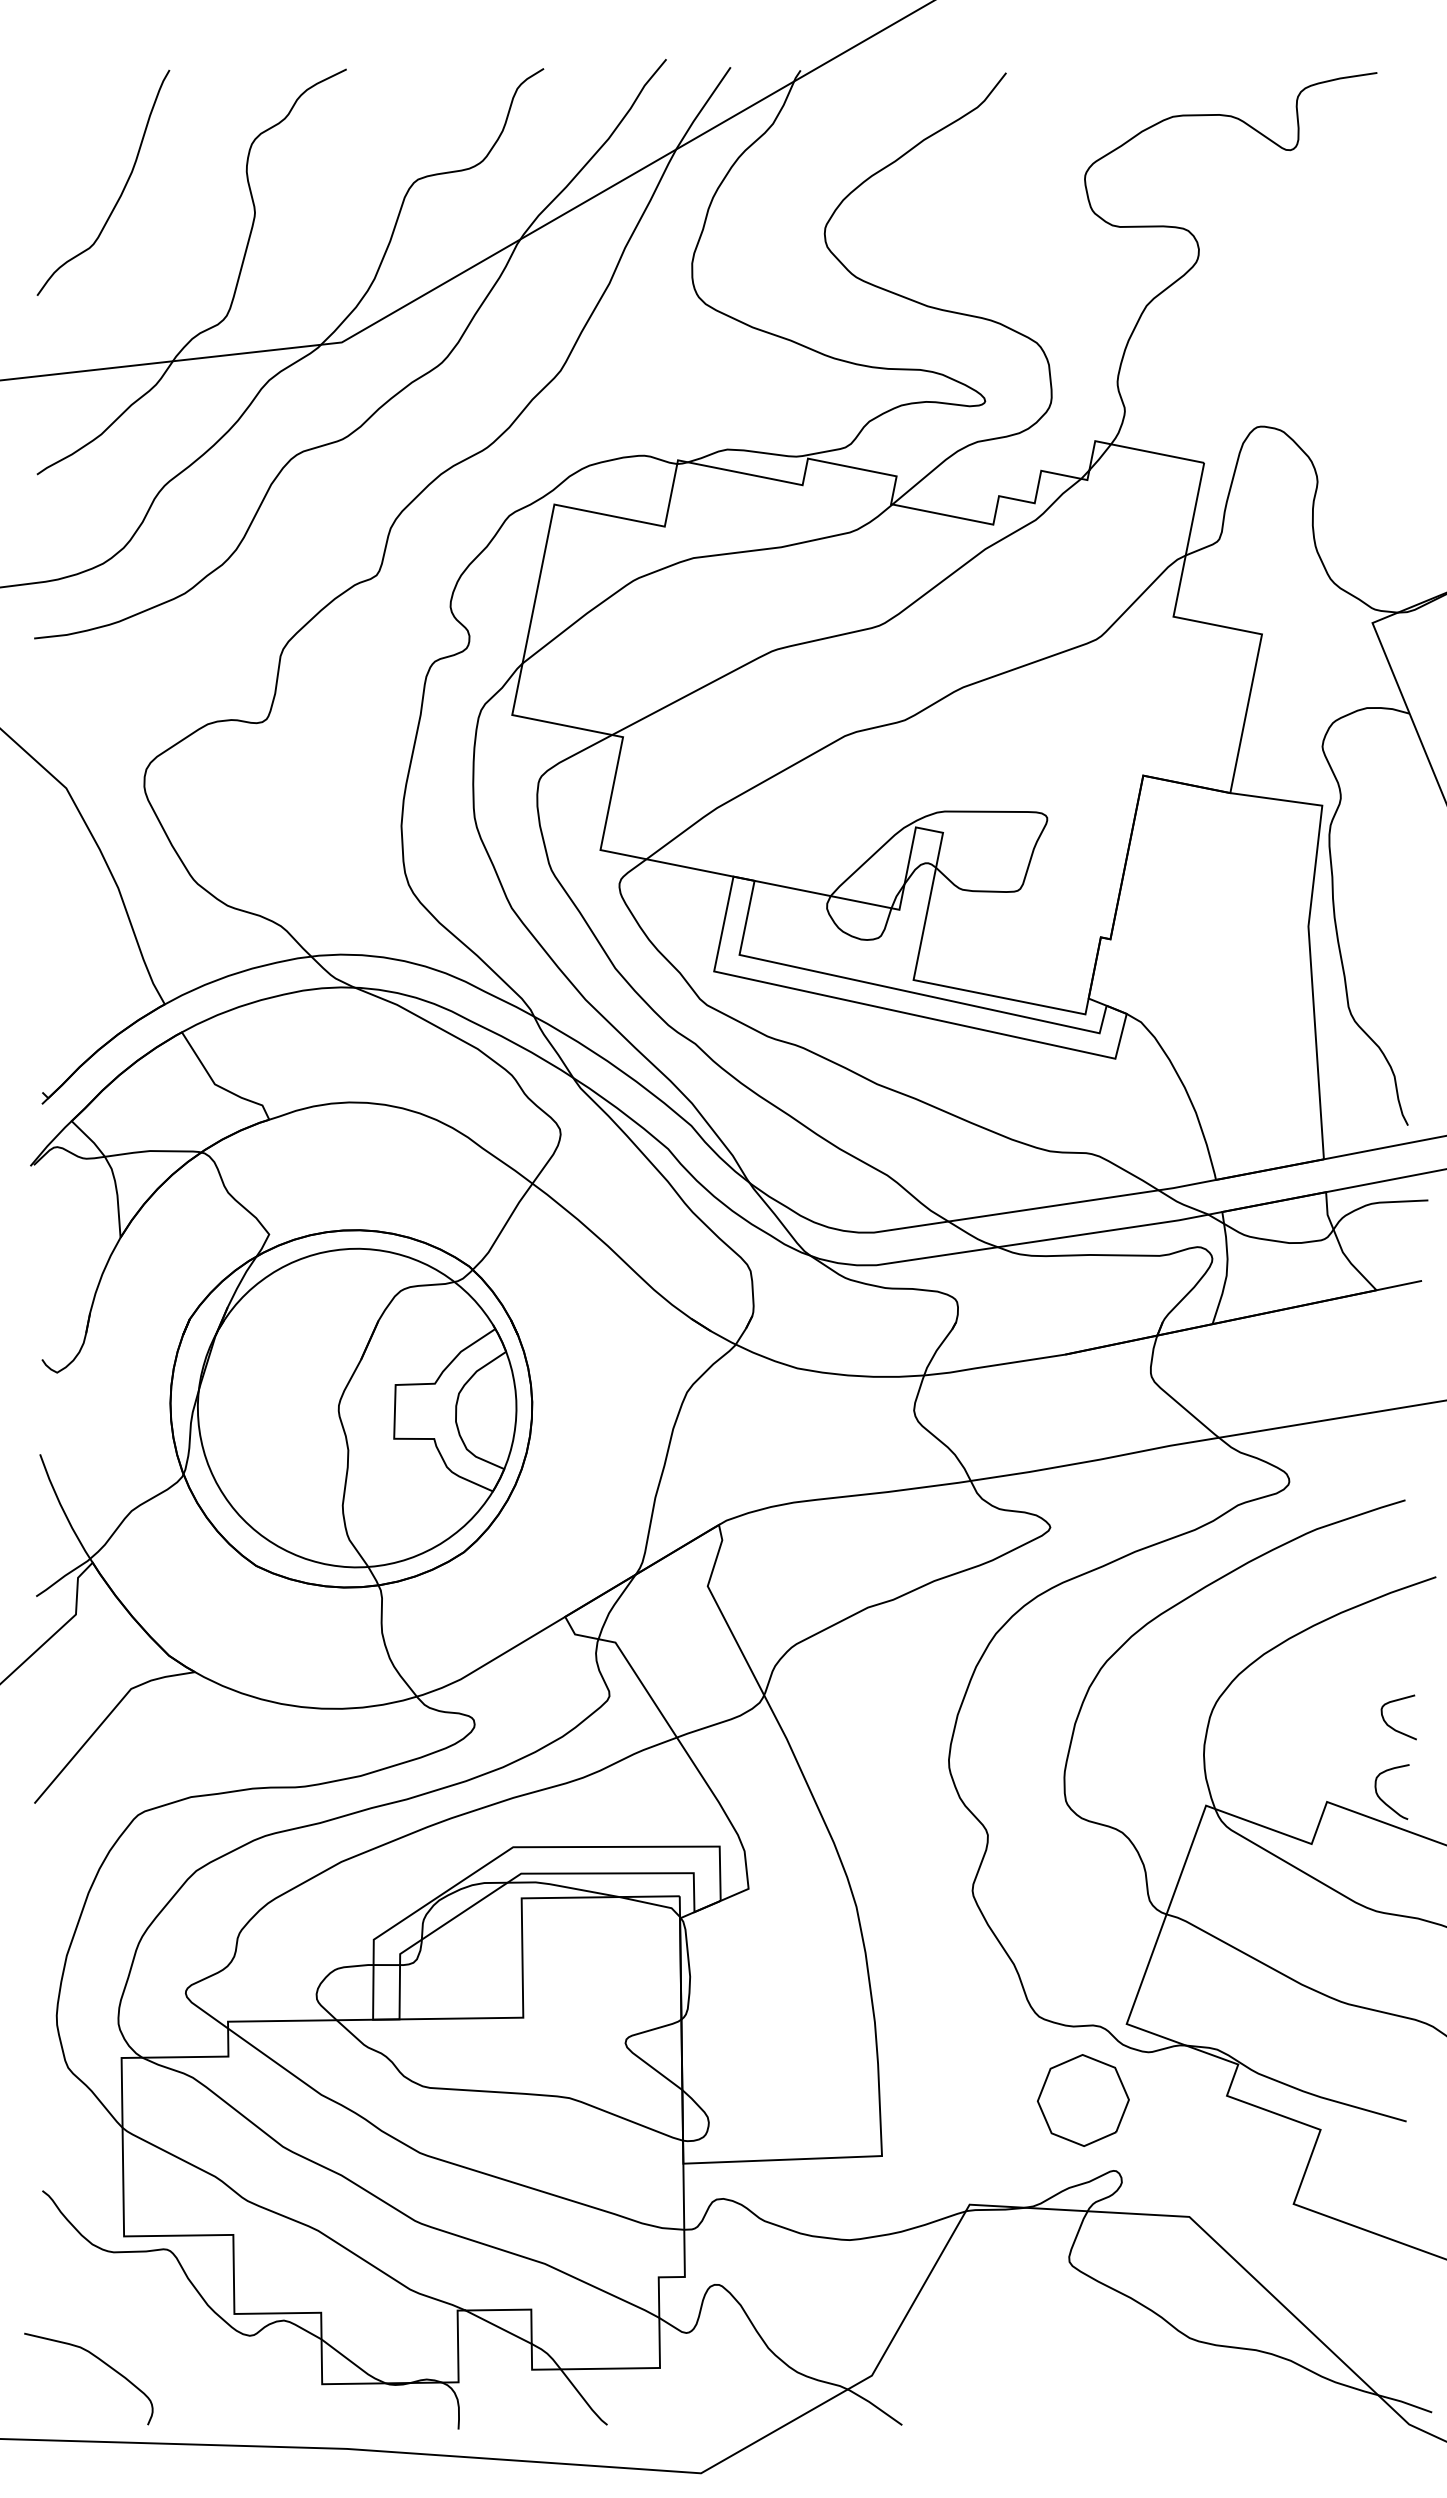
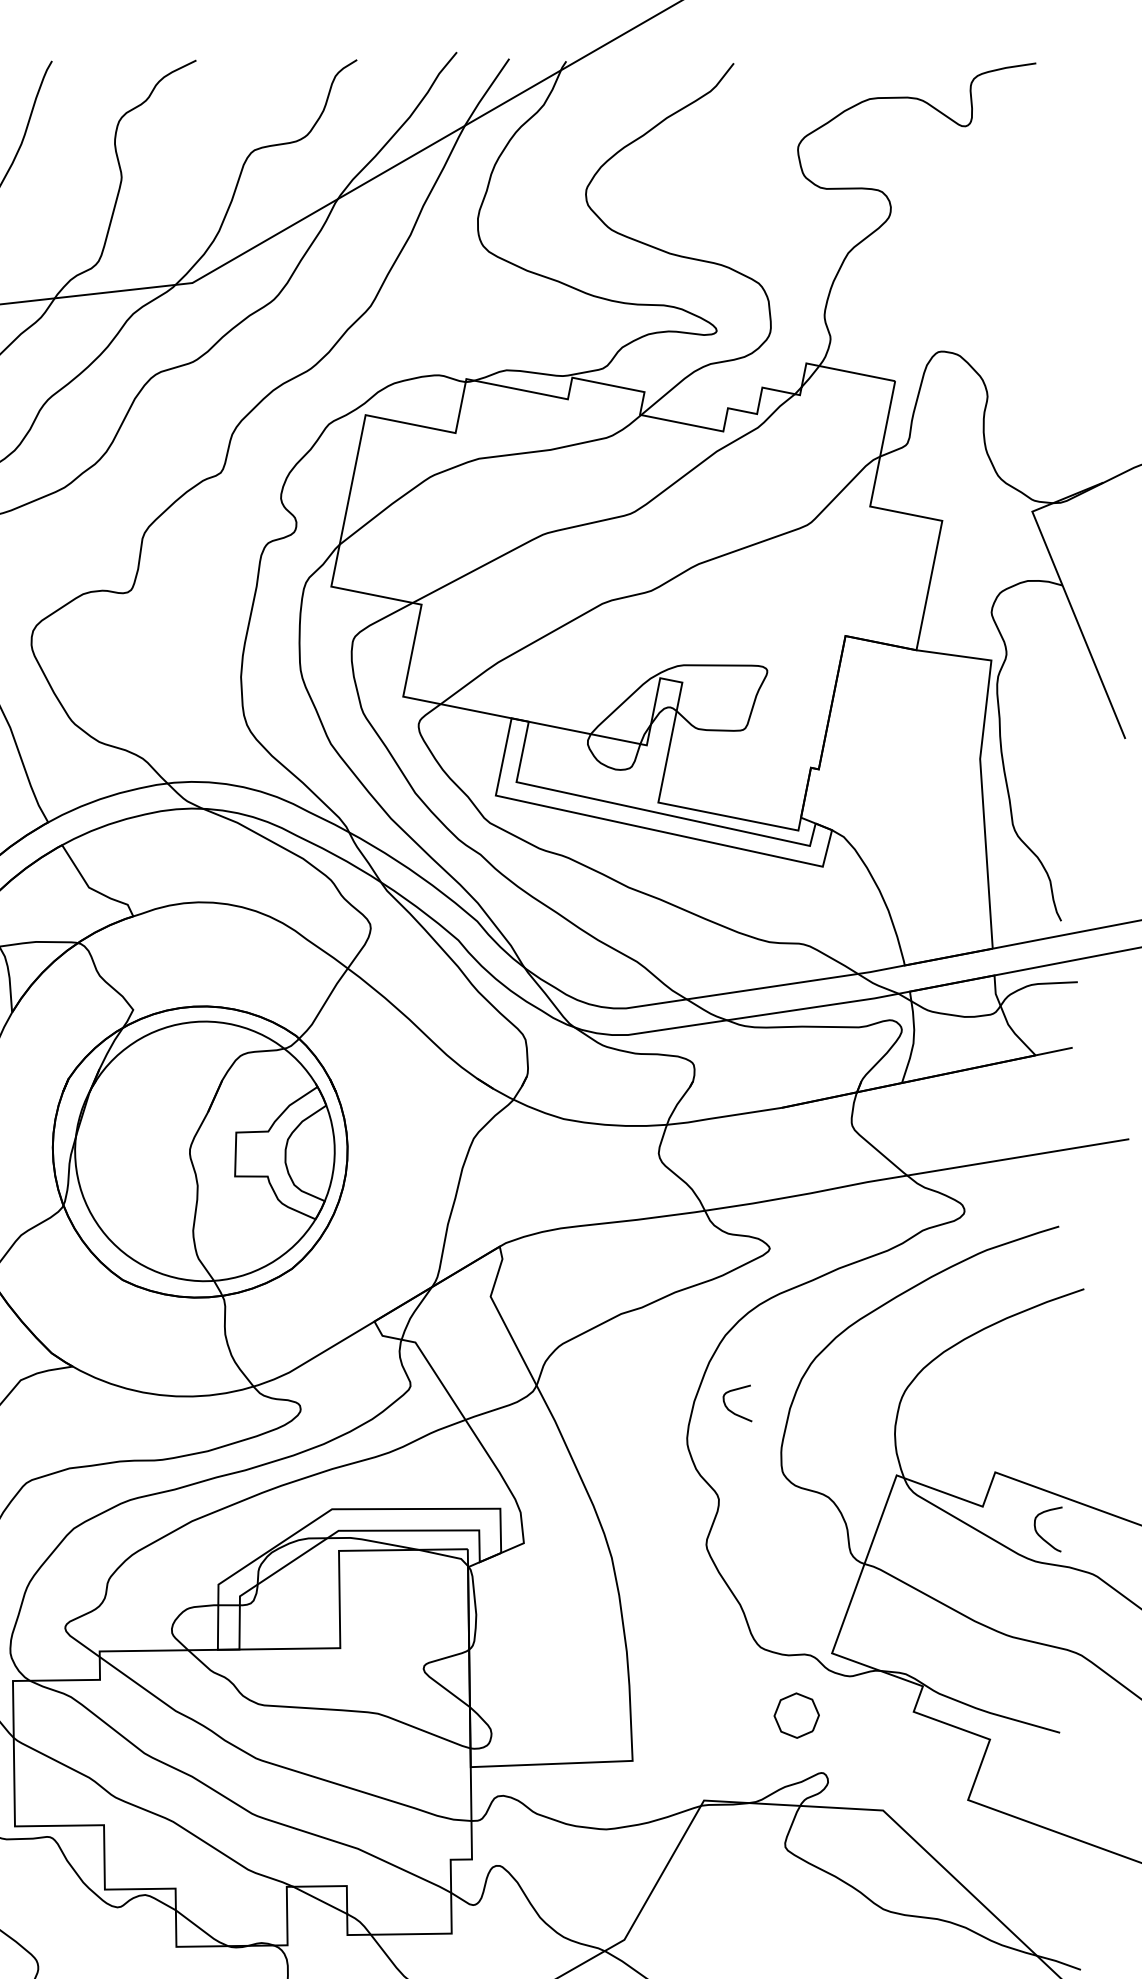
curve: (1390, 1725) -> (730, 1410), moved
curve: (1382, 1799) -> (1040, 1535), moved
part: (1083, 2100) -> (796, 1715), size x0.6

